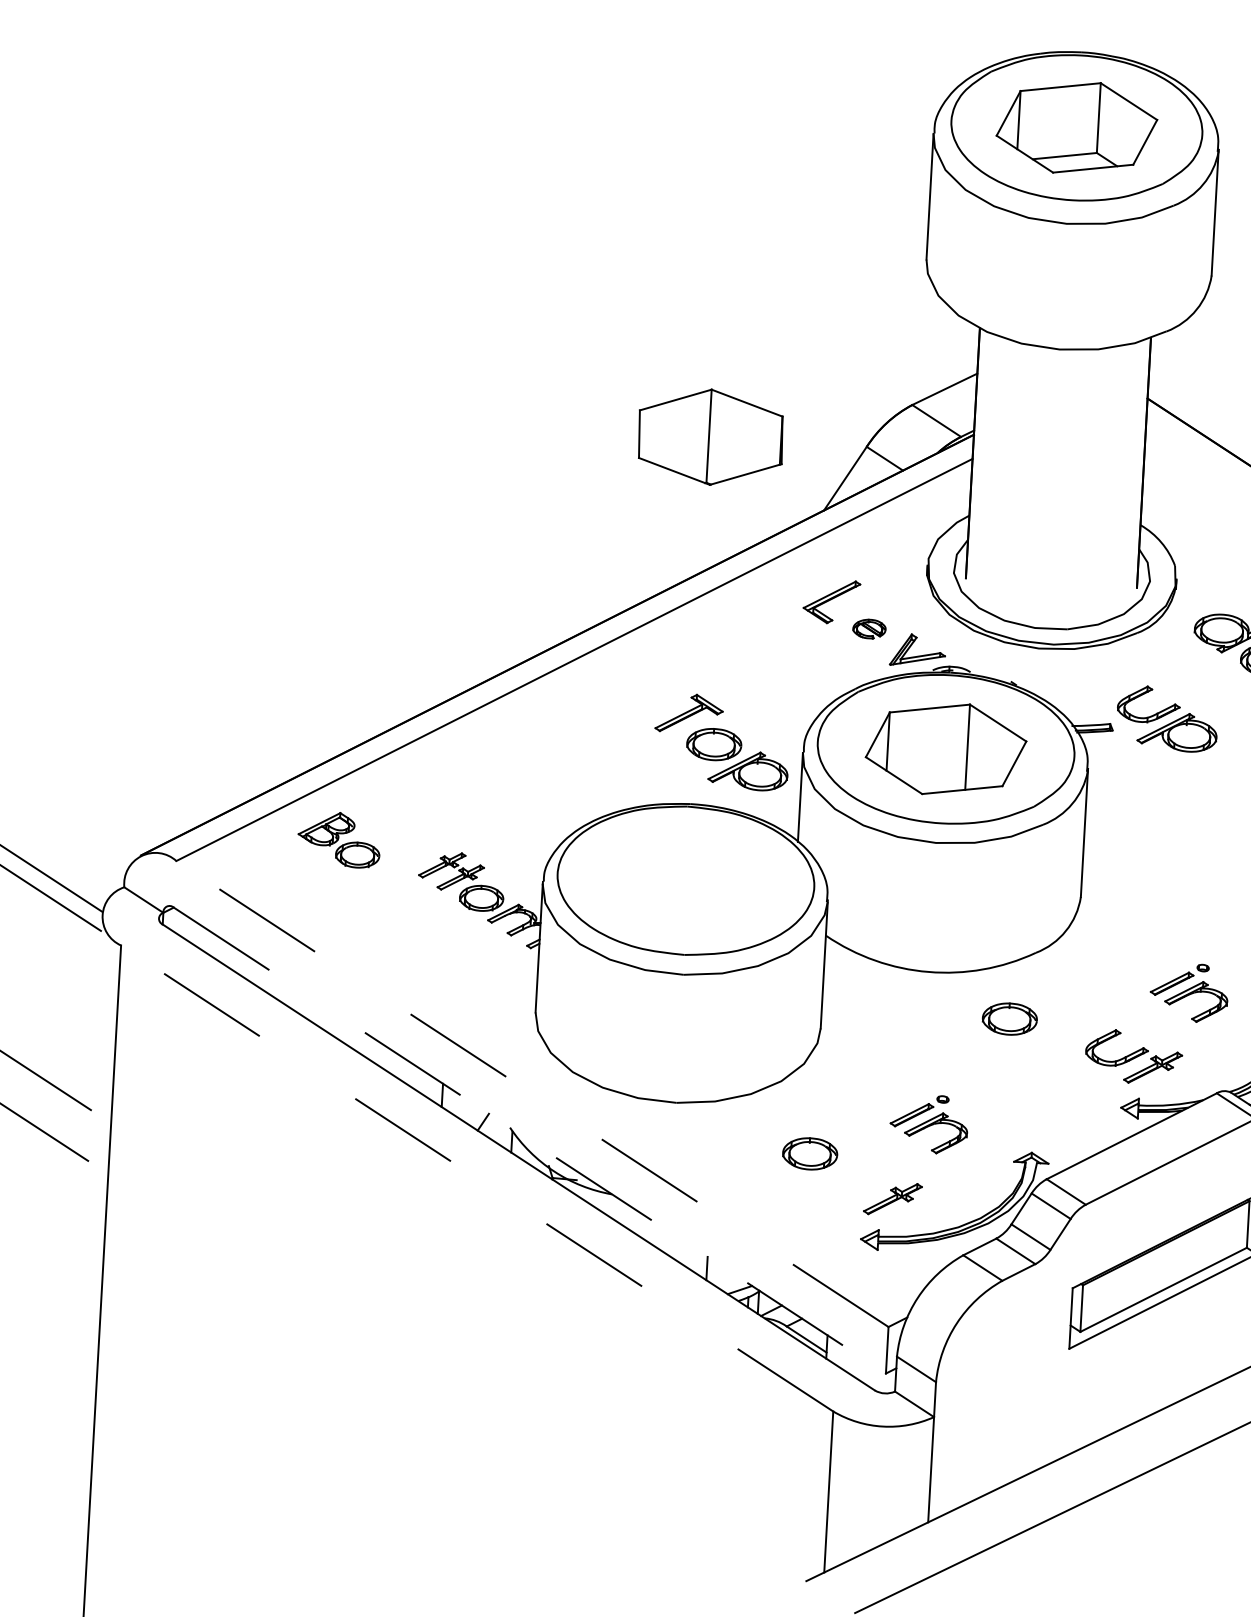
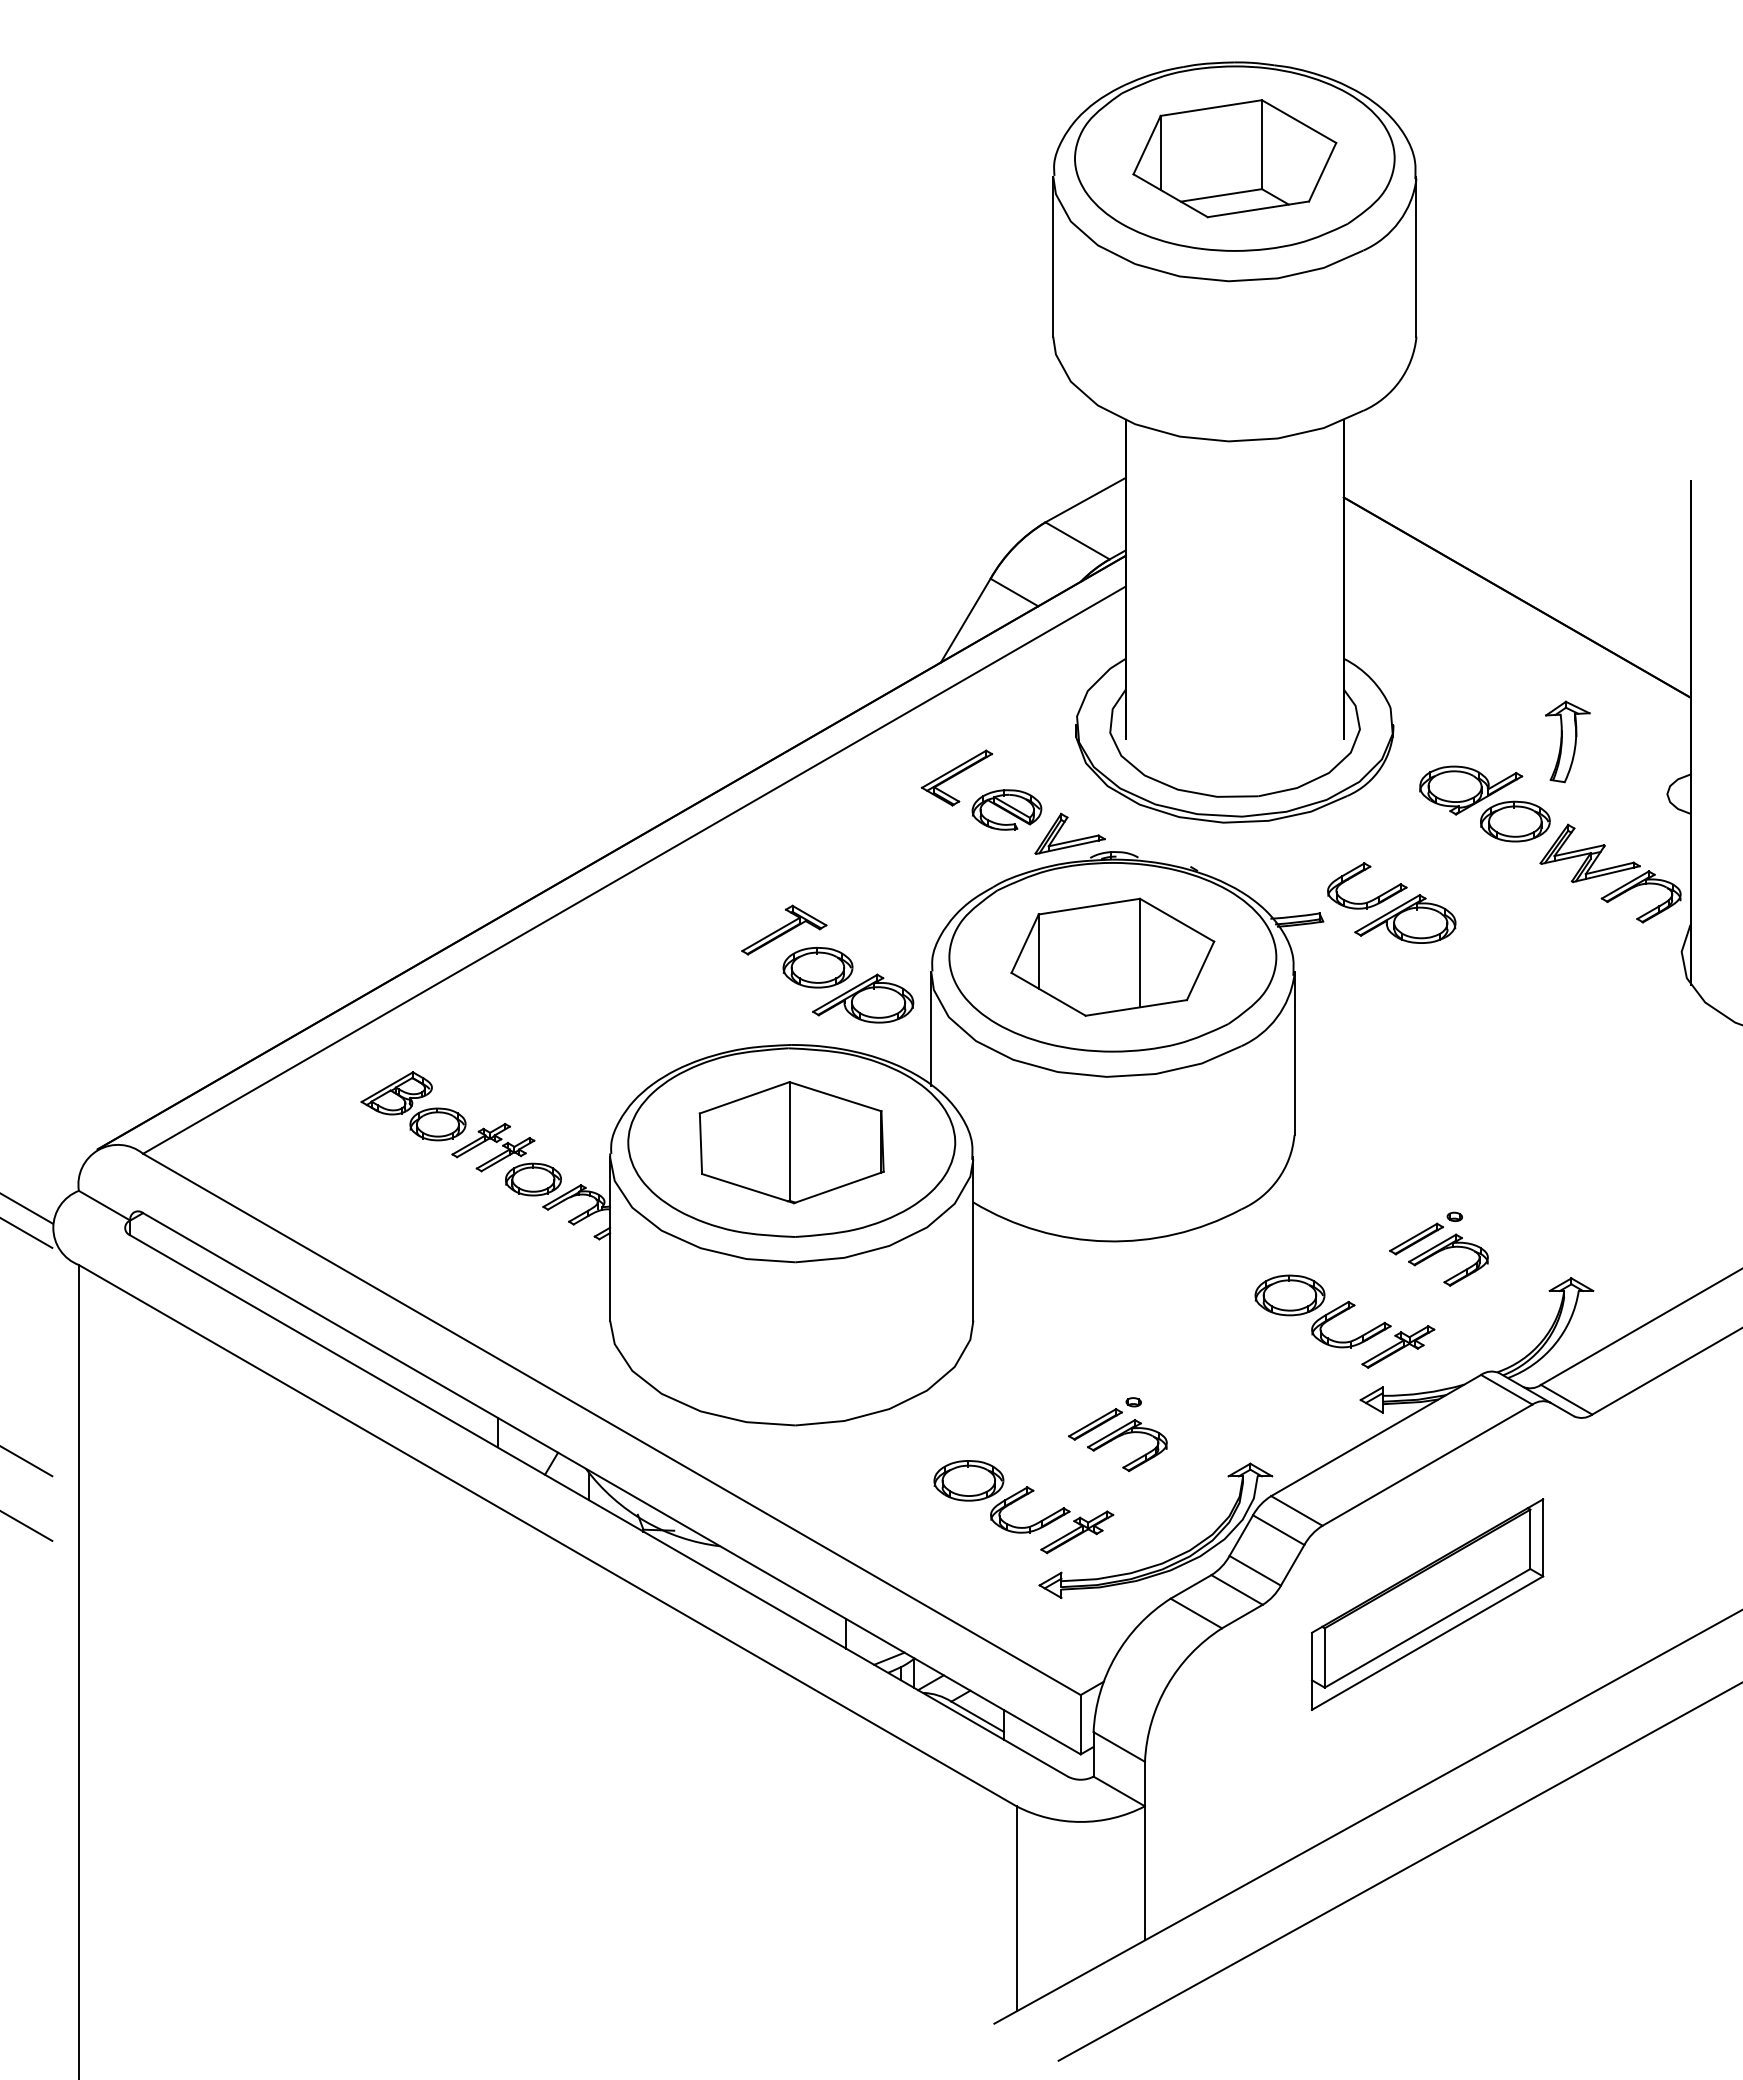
part: (710, 437) -> (791, 1142), moved
part: (869, 628) -> (1006, 809), size x1.67
part: (339, 839) -> (413, 1106), moved
part: (1009, 1019) -> (1289, 1295), moved
line: (532, 1094) -> (611, 1424), dashed -> solid
line: (530, 1141) -> (612, 1484), dashed -> solid
part: (852, 1169) -> (1023, 1497), added
line: (477, 1178) -> (547, 1535), dashed -> solid

